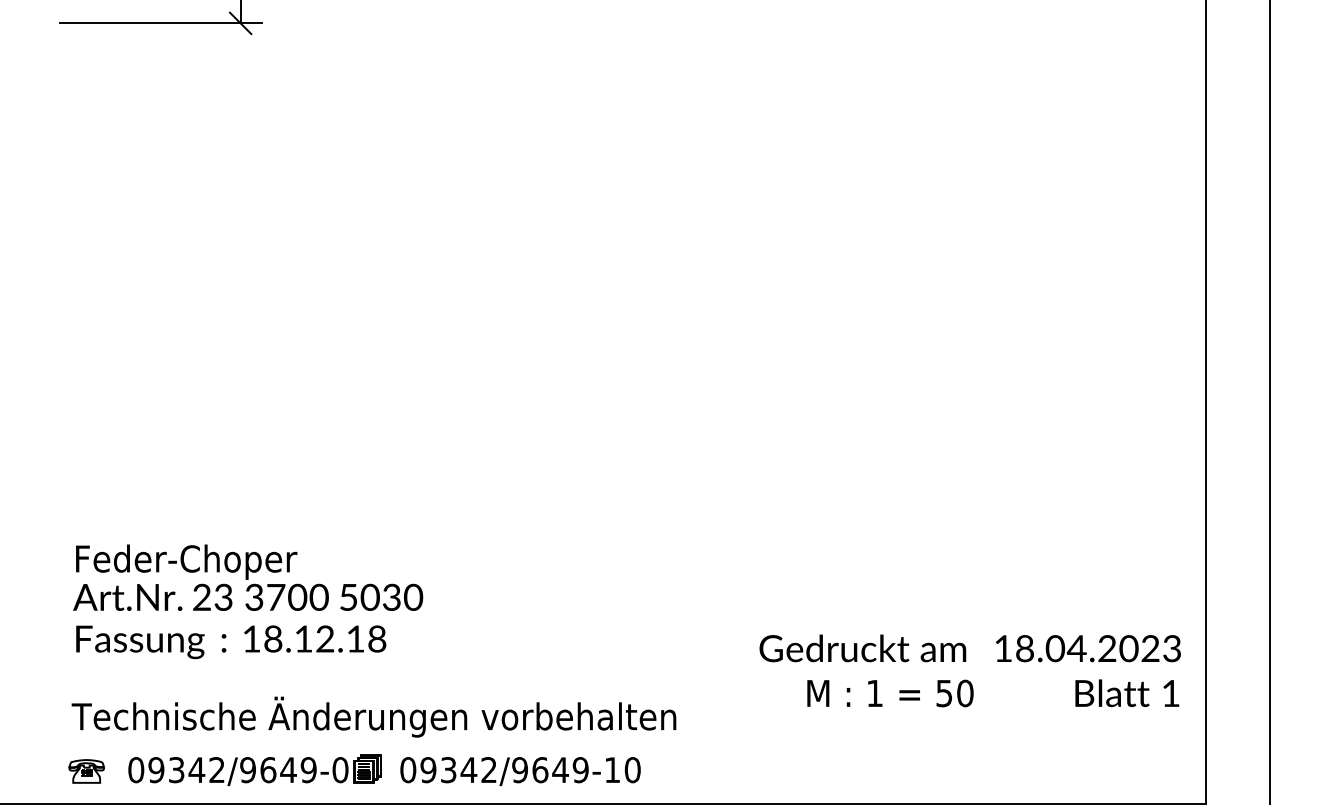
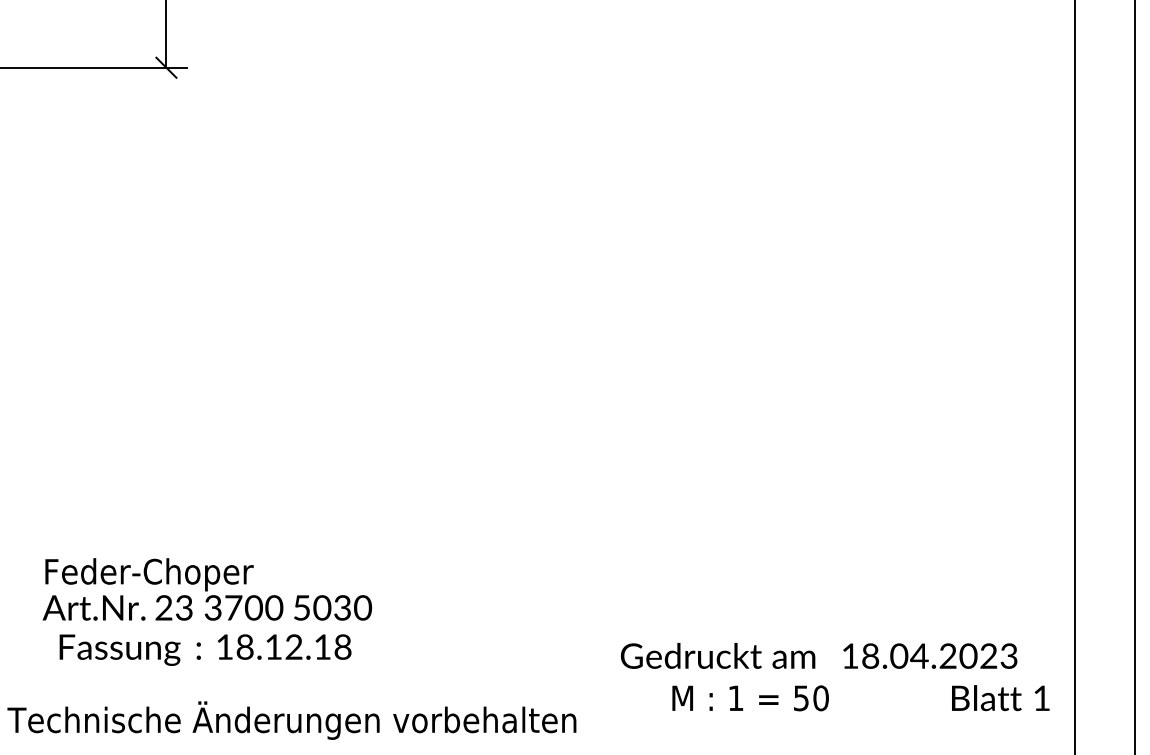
text: (248, 577) -> (207, 589), moved
text: (231, 642) -> (205, 650), moved
text: (969, 648) -> (818, 655), moved
text: (890, 693) -> (750, 698), moved

